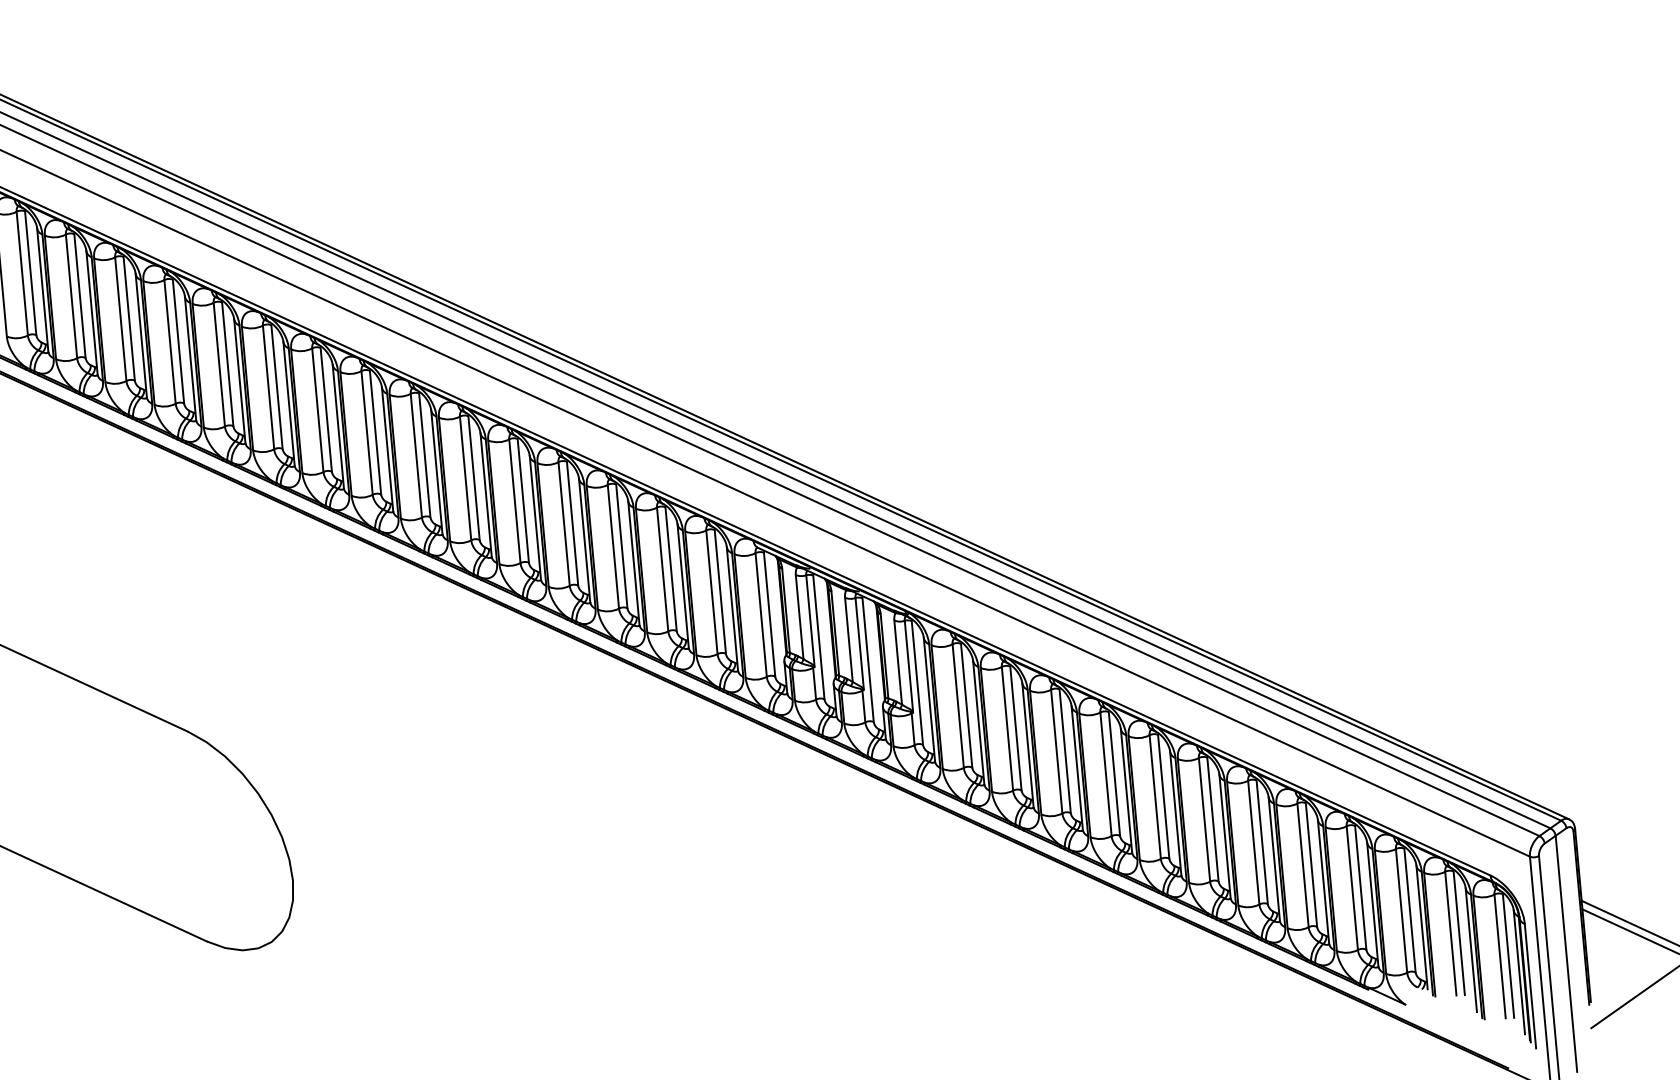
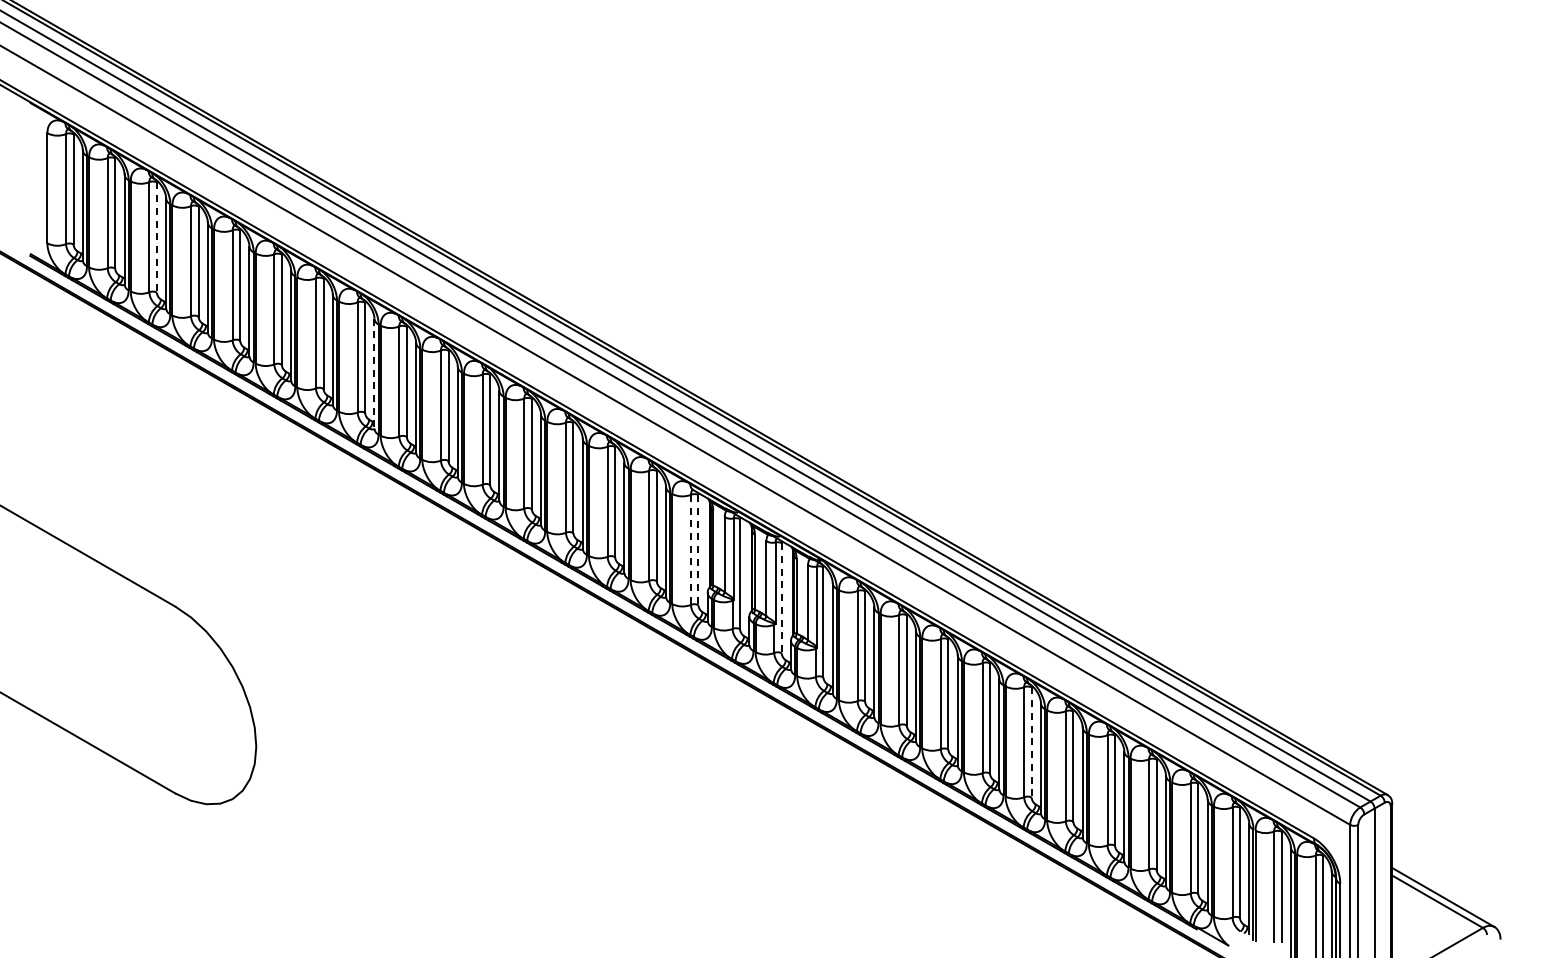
line: (128, 318) -> (156, 237), solid -> dashed
line: (387, 450) -> (374, 374), solid -> dashed
line: (760, 615) -> (690, 550), solid -> dashed
line: (769, 615) -> (698, 550), solid -> dashed
line: (867, 660) -> (781, 598), solid -> dashed
line: (1163, 797) -> (1031, 743), solid -> dashed

